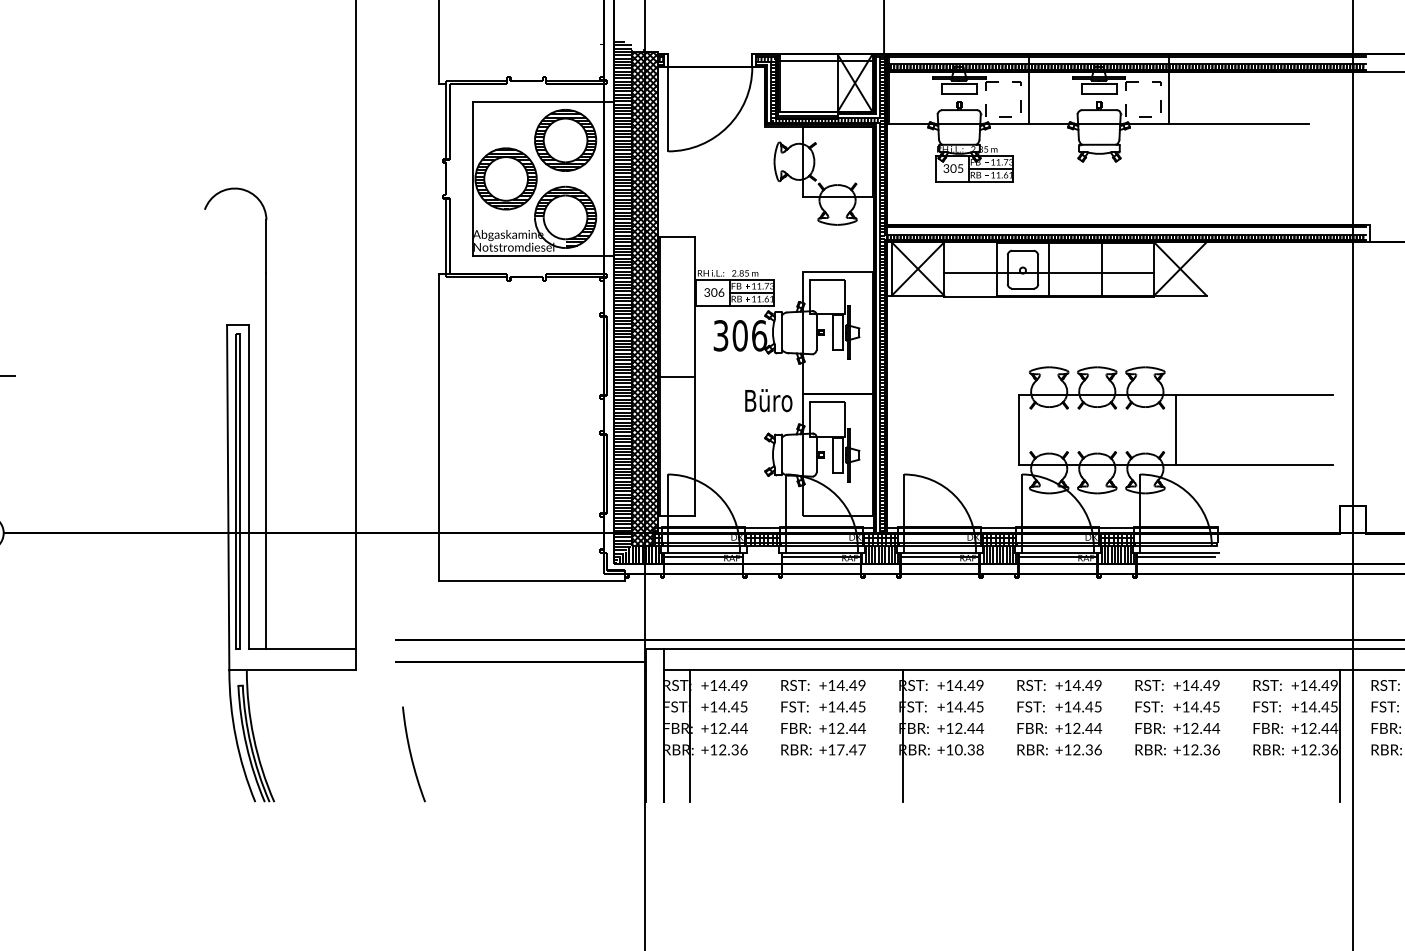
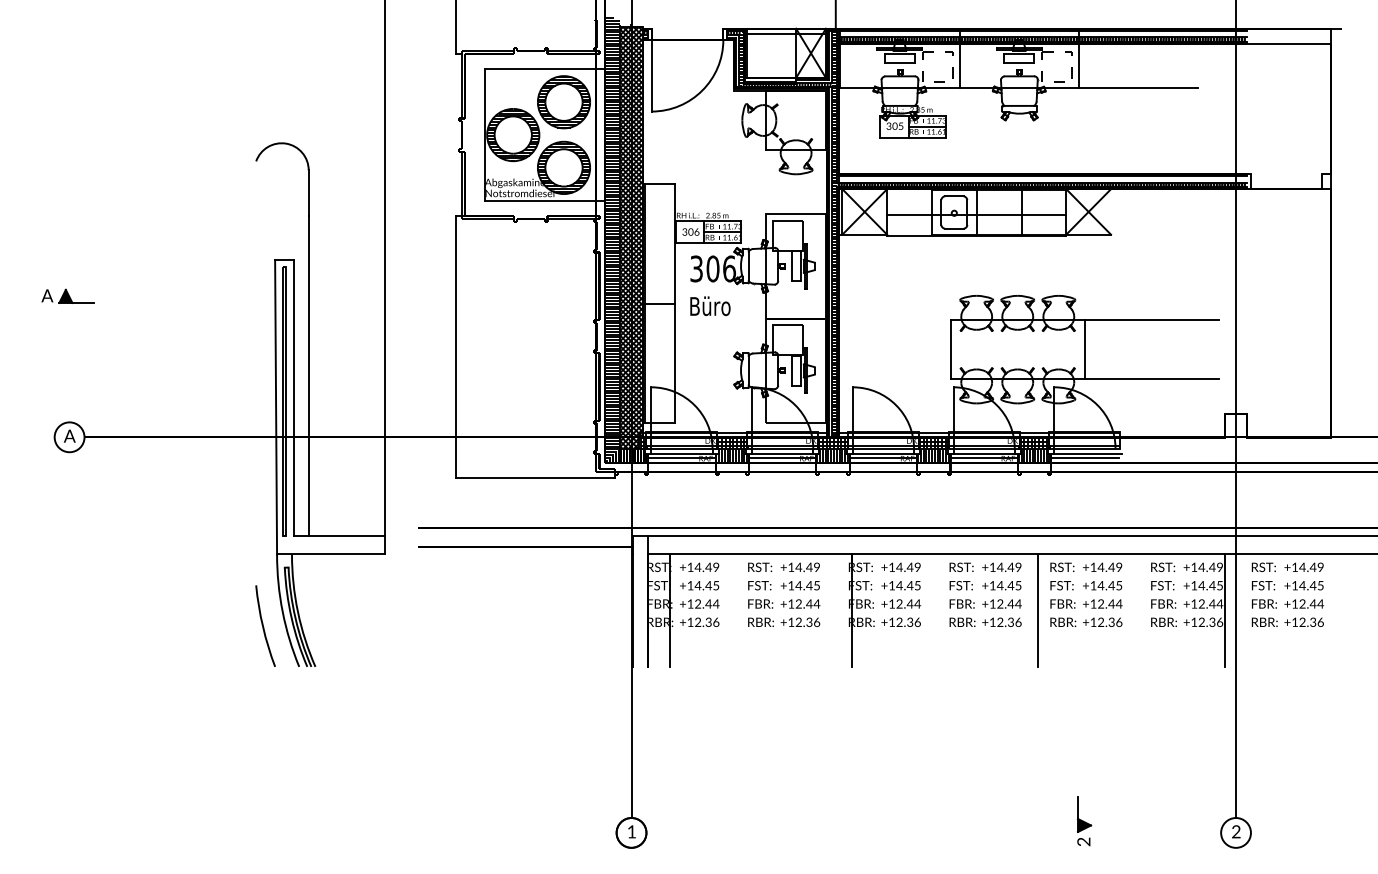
hatch: (549, 232) -> (550, 180), added
text: (768, 399) -> (710, 305), moved
hatch: (761, 554) -> (731, 455), added
line: (1121, 736) -> (1038, 610), added
text: (850, 748) -> (807, 621), +17.47 -> +12.36
text: (969, 748) -> (908, 621), +10.38 -> +12.36
arc: (411, 753) -> (263, 625), moved

